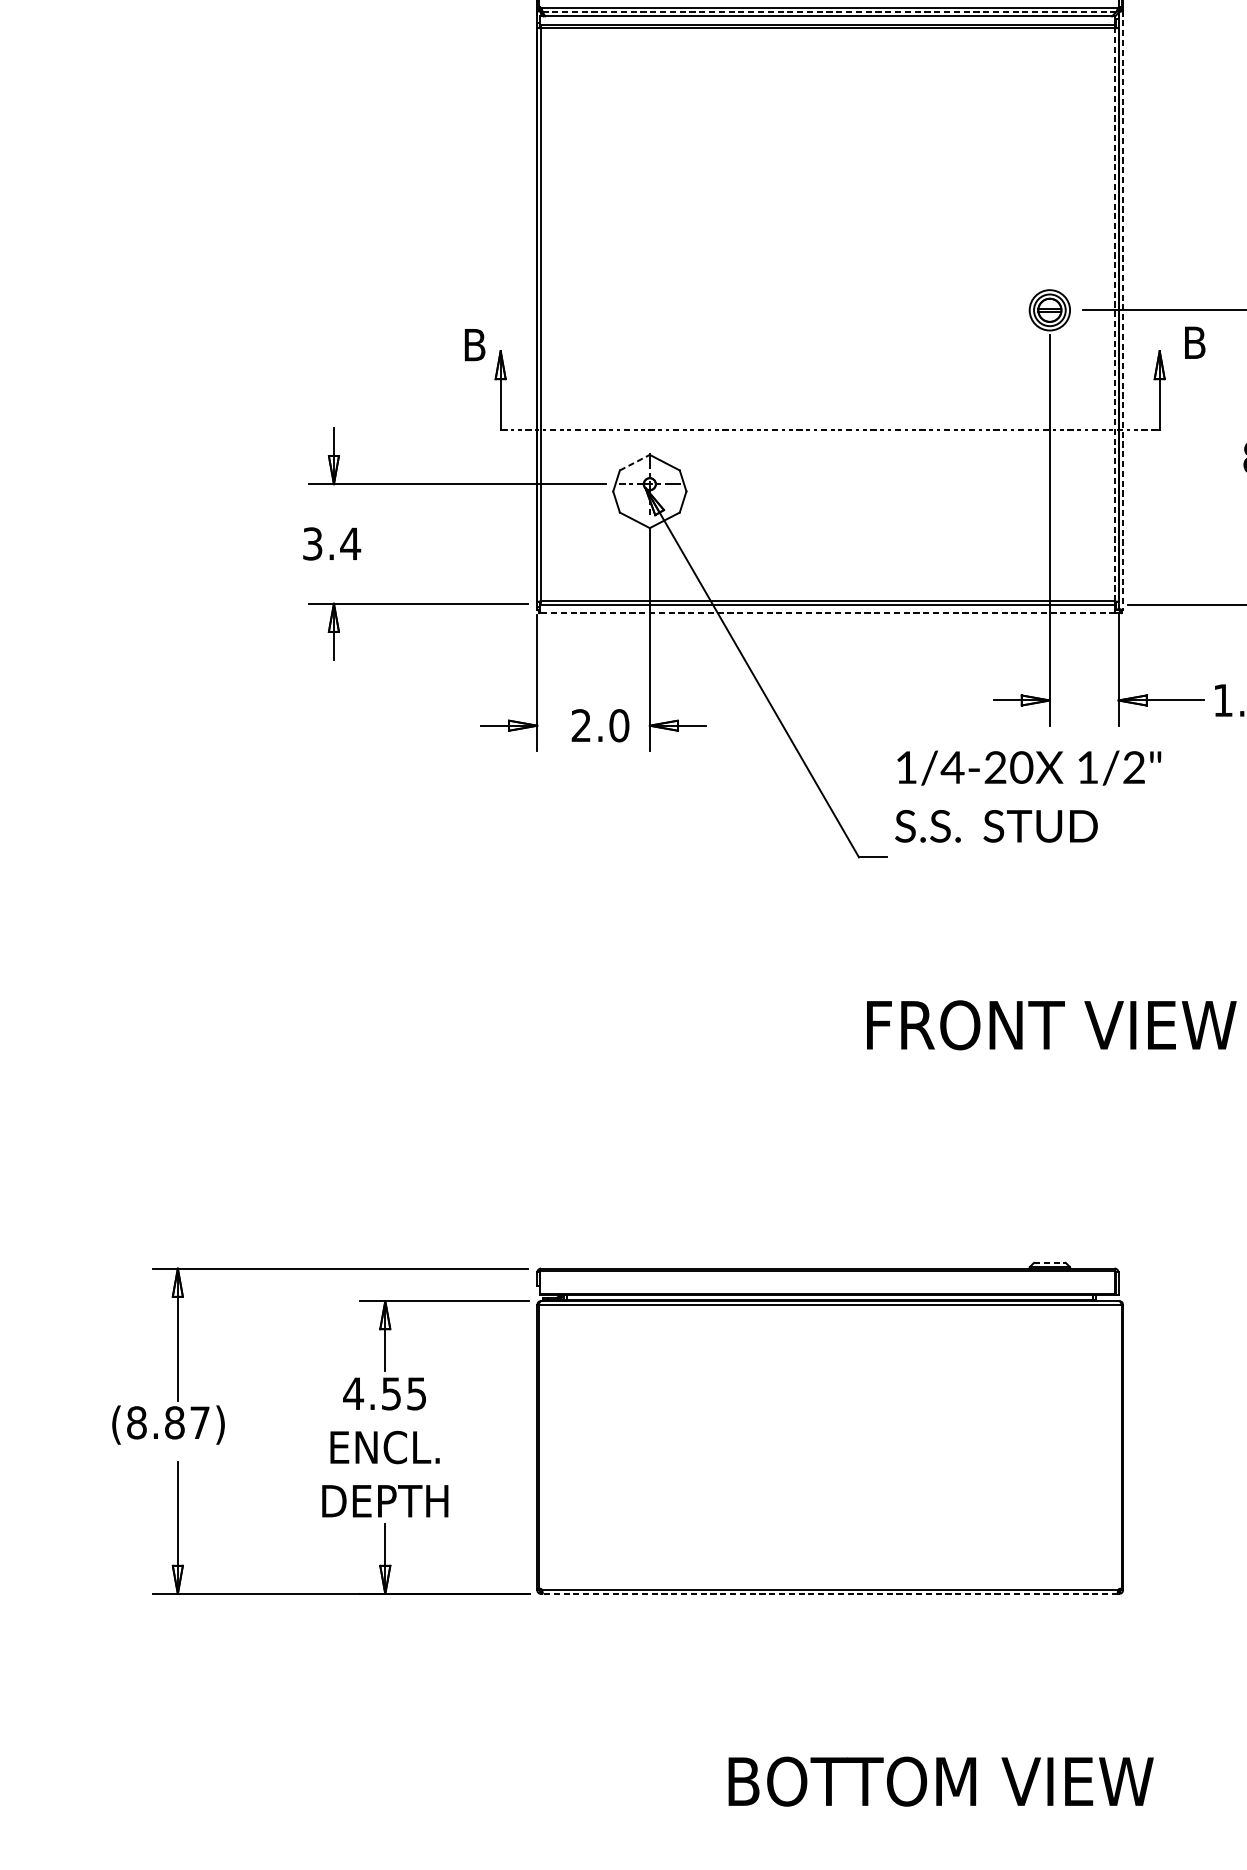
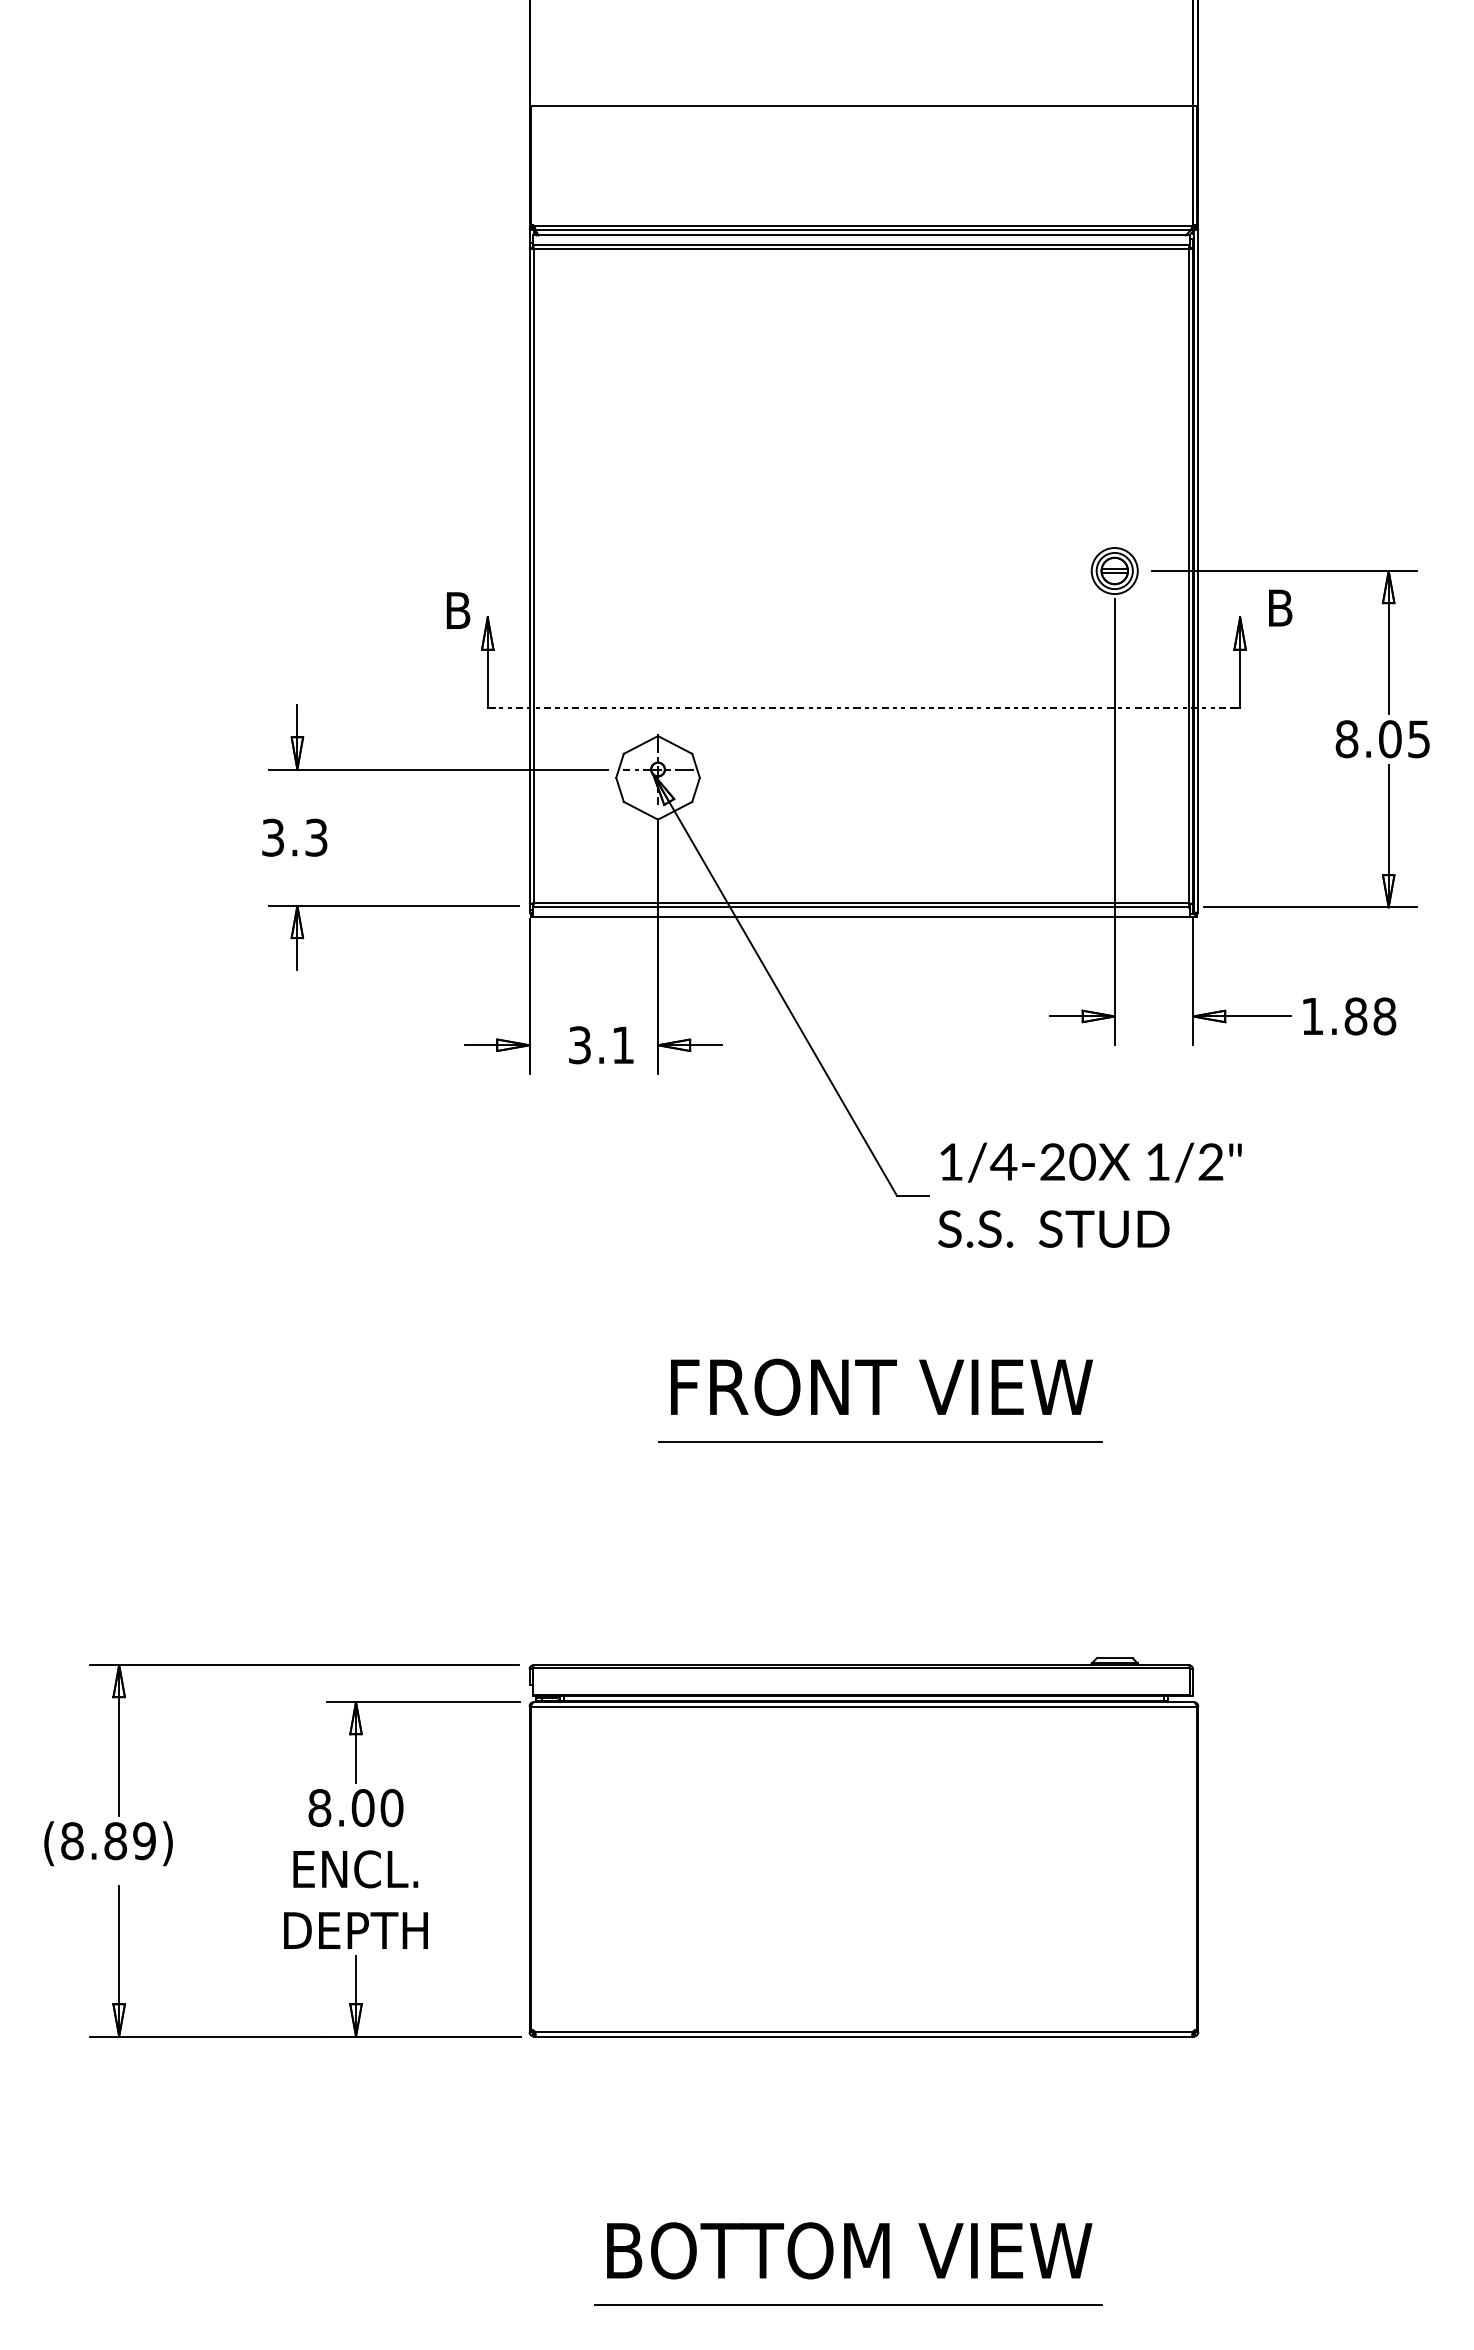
line: (829, 12) -> (863, 230), dashed -> solid
line: (1123, 310) -> (1198, 571), dashed -> solid
line: (1114, 314) -> (1188, 575), dashed -> solid
line: (635, 462) -> (641, 744), dashed -> solid
text: (350, 543) -> (316, 837), 3.4 -> 3.3
line: (827, 613) -> (860, 917), dashed -> solid
text: (600, 725) -> (601, 1045), 2.0 -> 3.1
text: (1027, 795) -> (1089, 1194), moved
text: (1051, 1024) -> (881, 1386), moved
line: (844, 1072) -> (880, 1441), added
line: (1050, 1262) -> (1115, 1658), dashed -> solid
text: (384, 1394) -> (355, 1808), 4.55 -> 8.00
text: (200, 1423) -> (144, 1841), (8.87) -> (8.89)
line: (829, 1593) -> (863, 2036), dashed -> solid
text: (941, 1781) -> (849, 2250), moved
line: (816, 1829) -> (848, 2305), added

